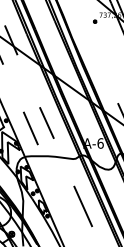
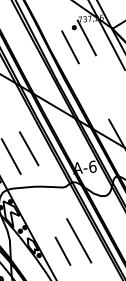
line: (104, 31) -> (86, 38), added
line: (90, 37) -> (70, 46), added
line: (68, 214) -> (63, 251), added

